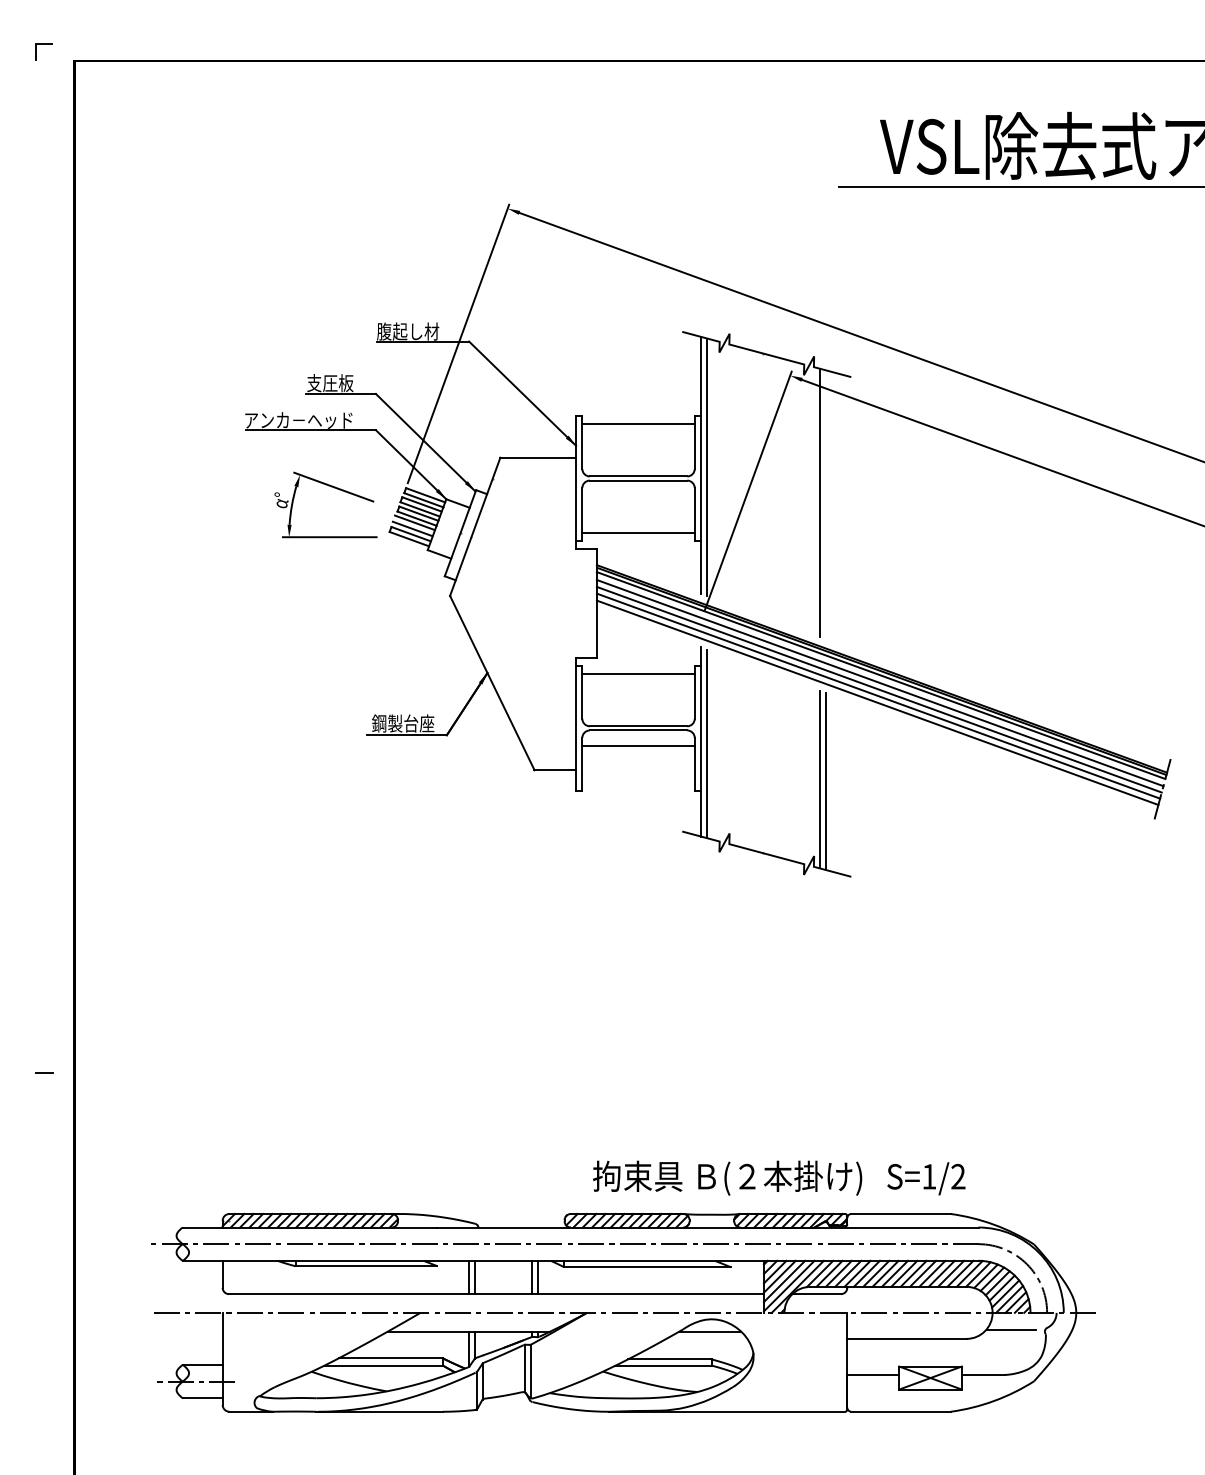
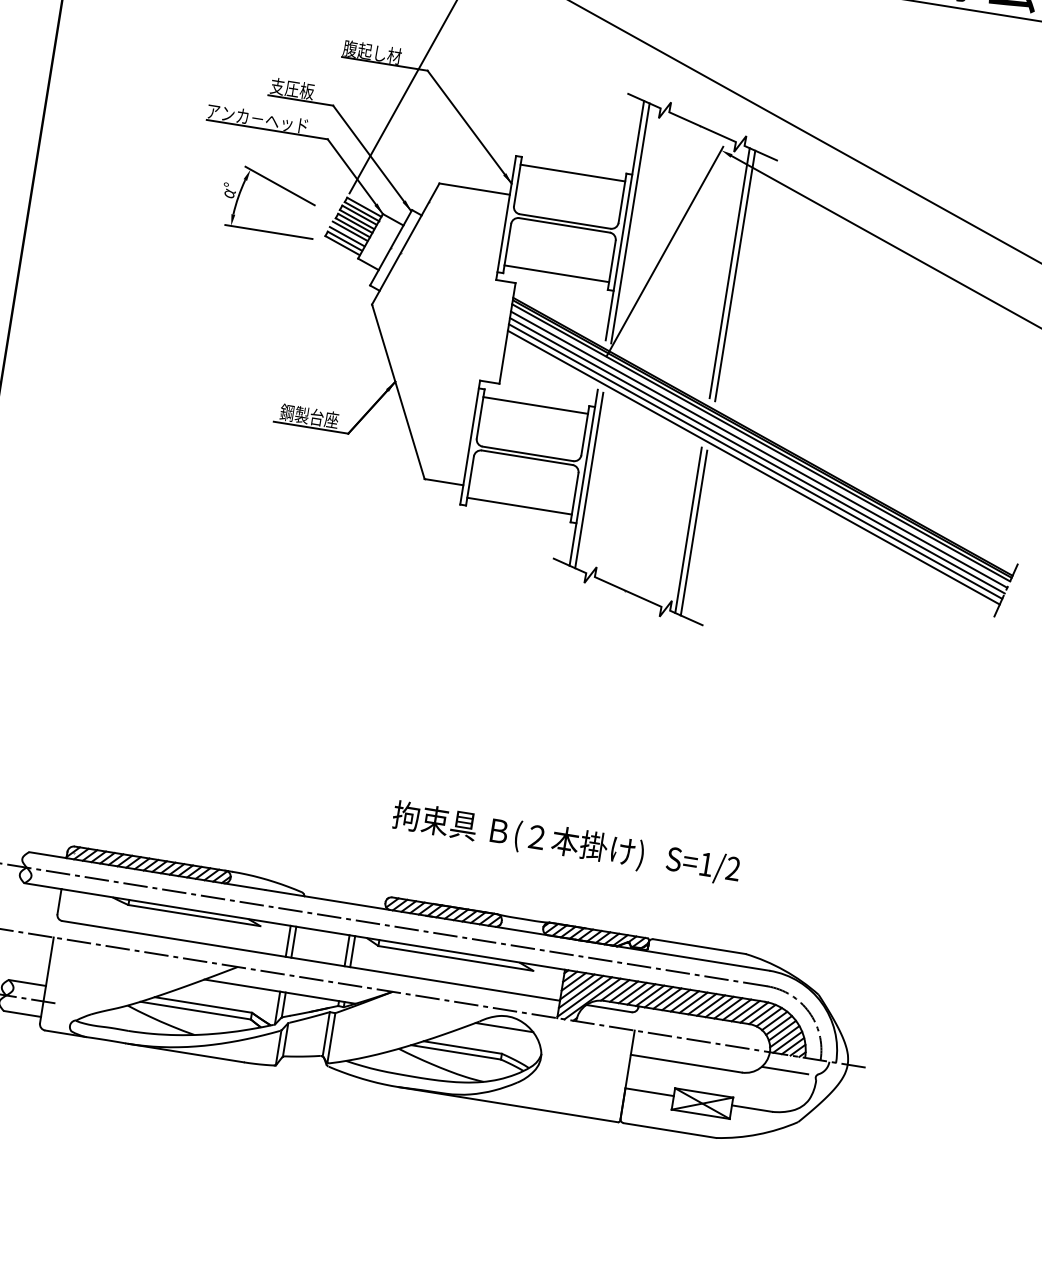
line: (825, 504) -> (734, 275), added
line: (638, 745) -> (519, 506), moved
text: (779, 1177) -> (566, 842), moved

